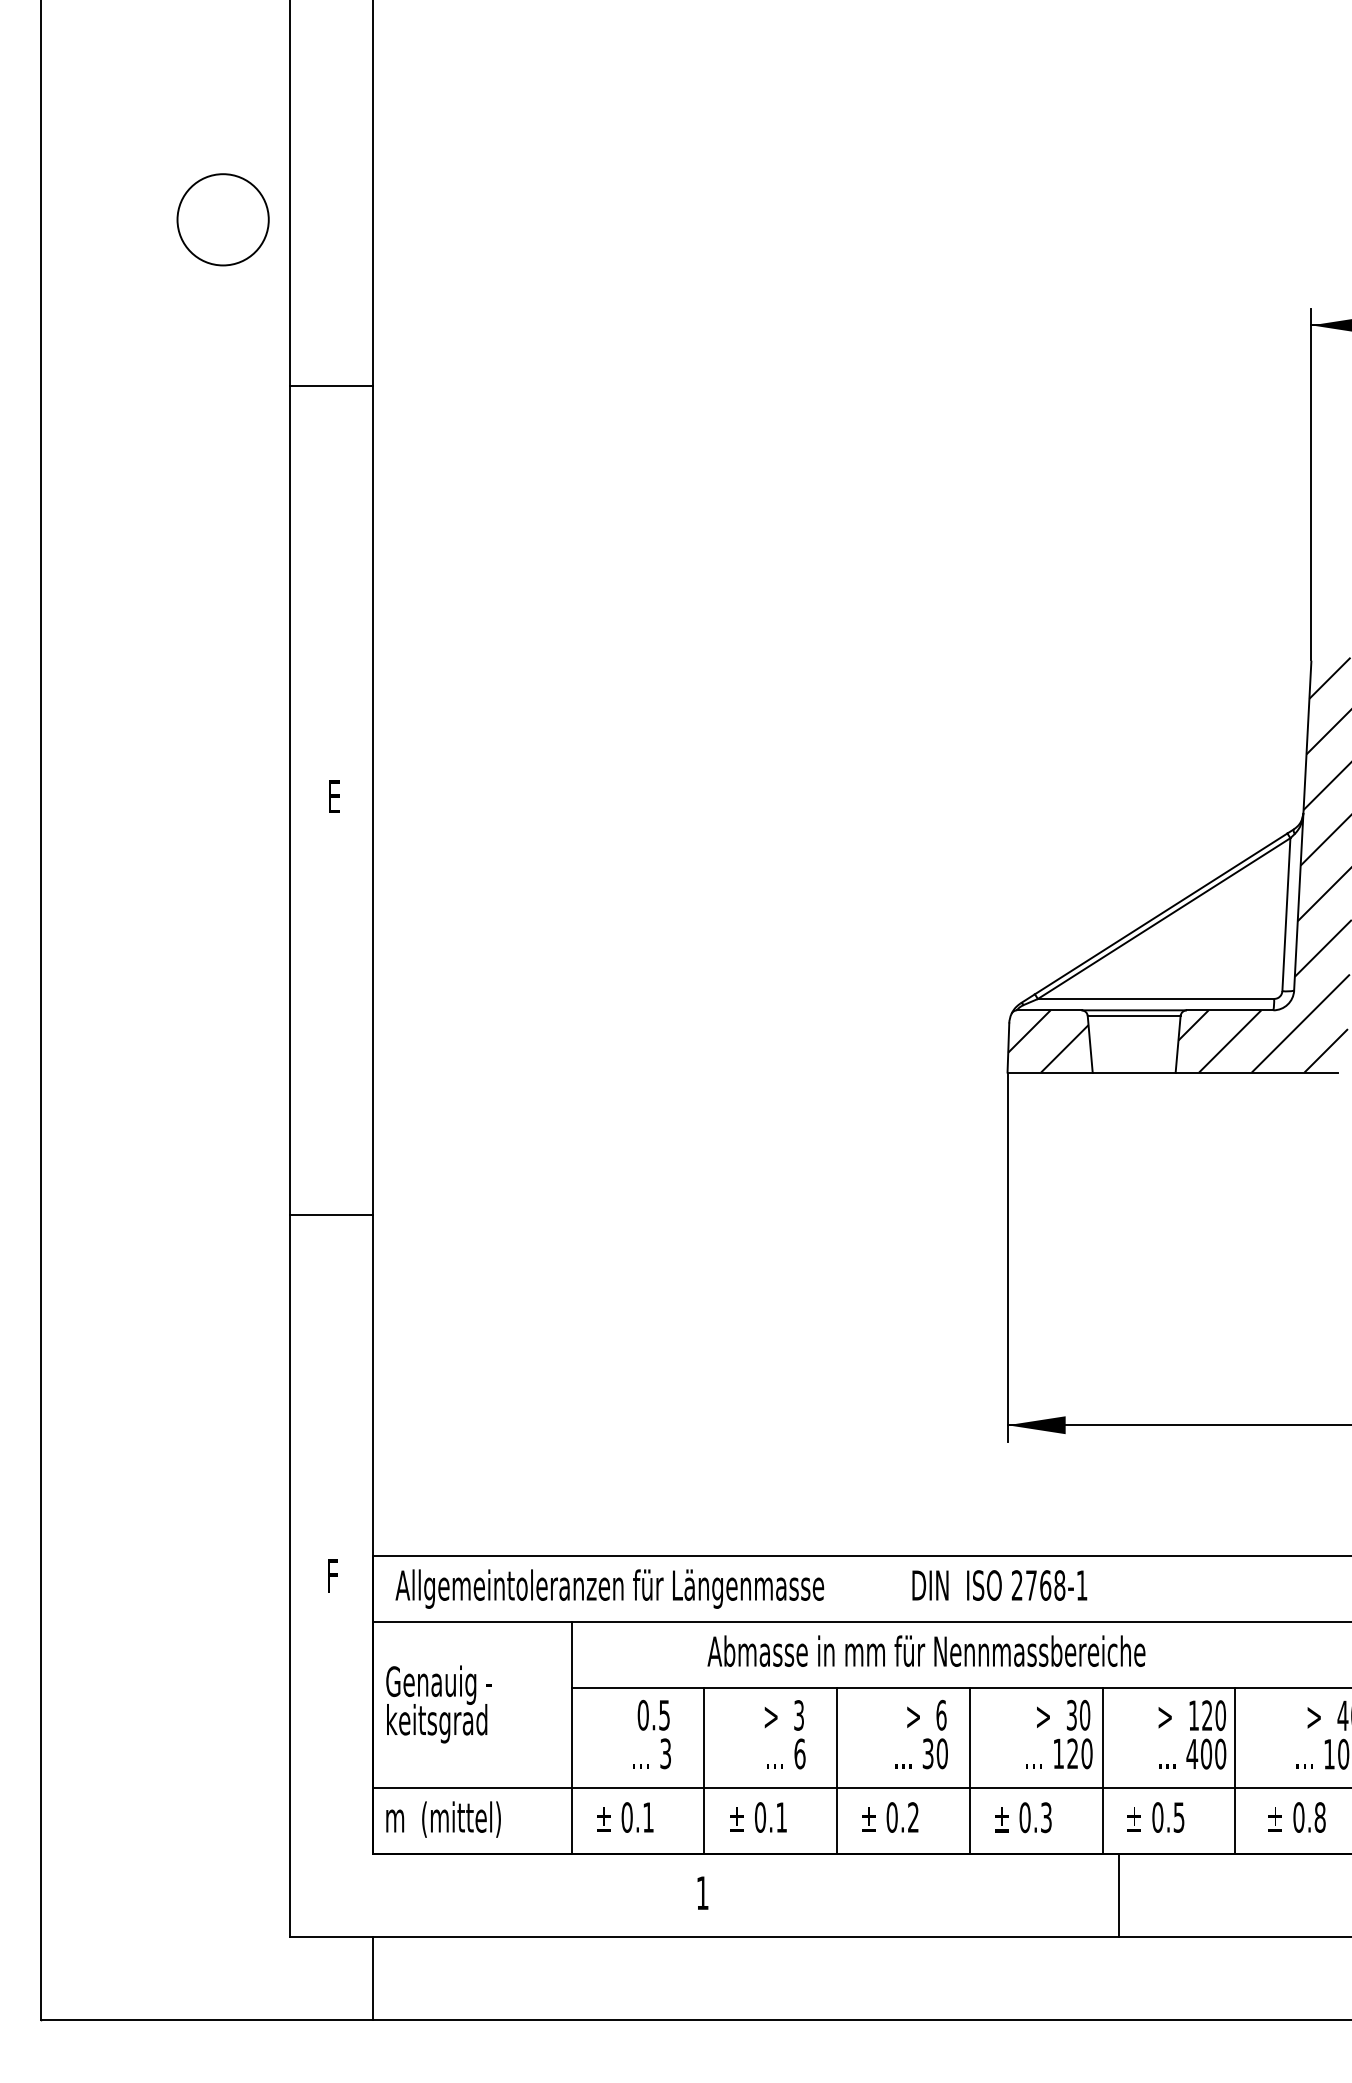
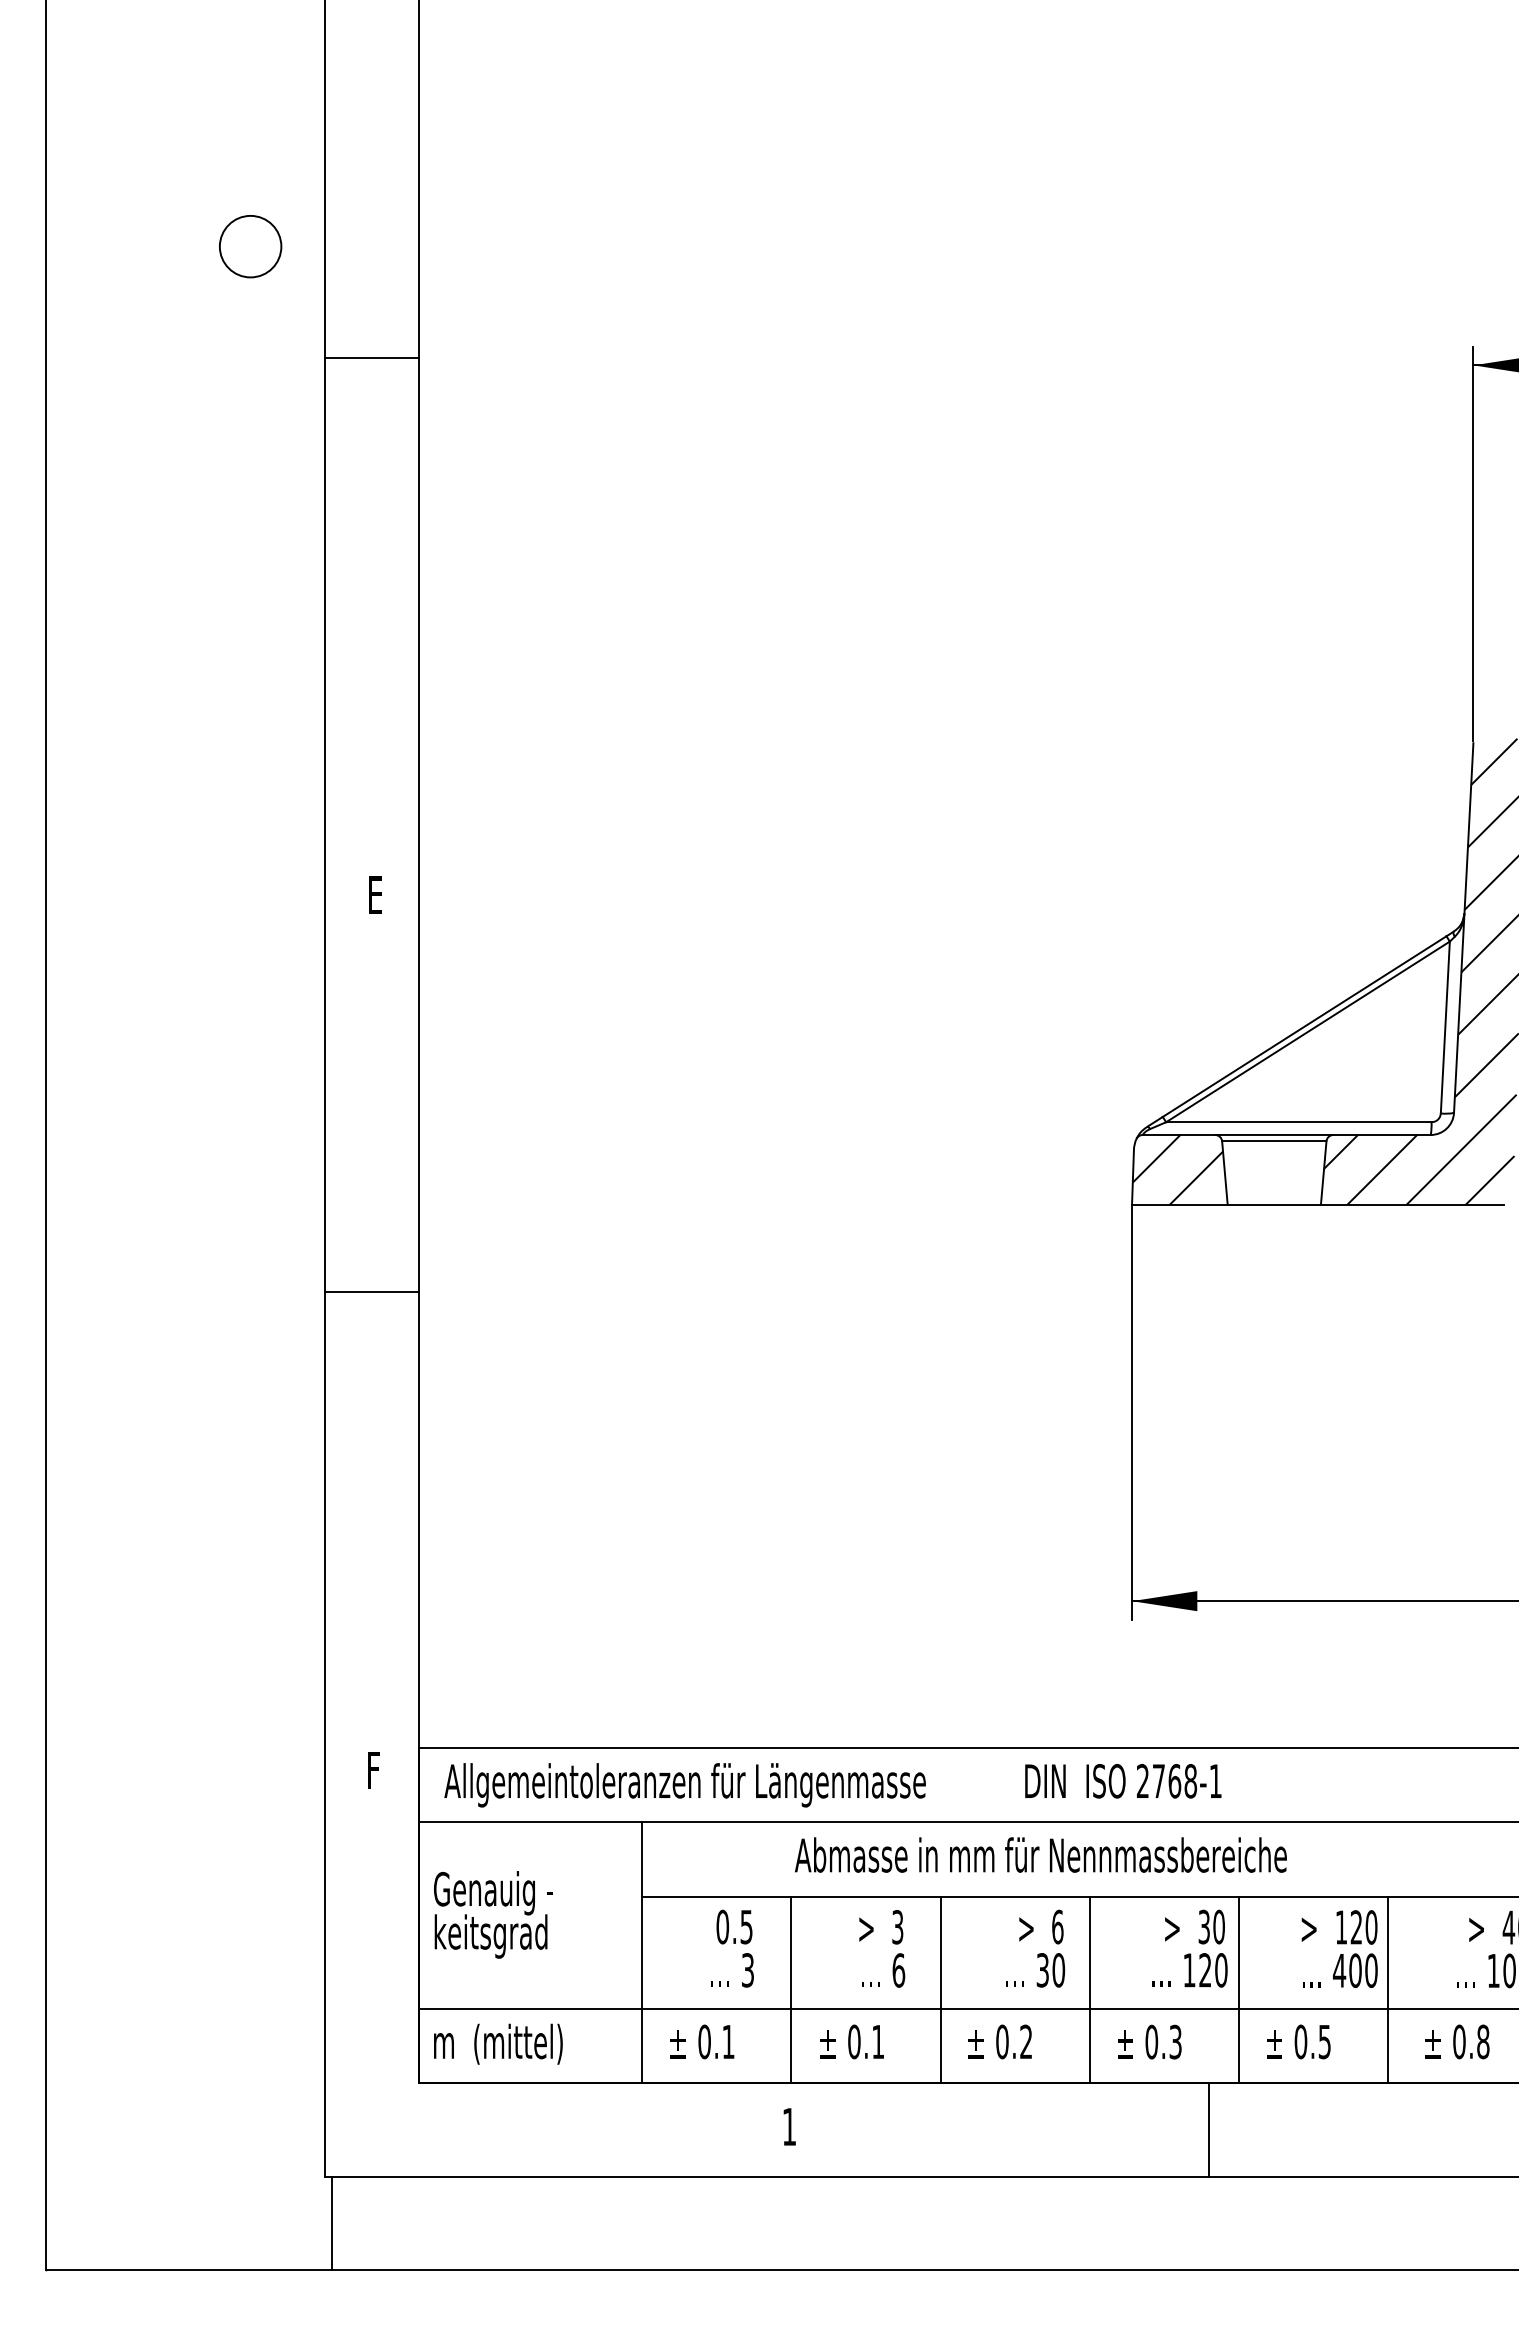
circle: (222, 219) -> (250, 246), size x0.6
line: (330, 386) -> (371, 358), moved
line: (330, 1215) -> (371, 1292), moved
line: (1119, 1895) -> (1208, 2129), moved
line: (372, 1978) -> (331, 2222), moved

